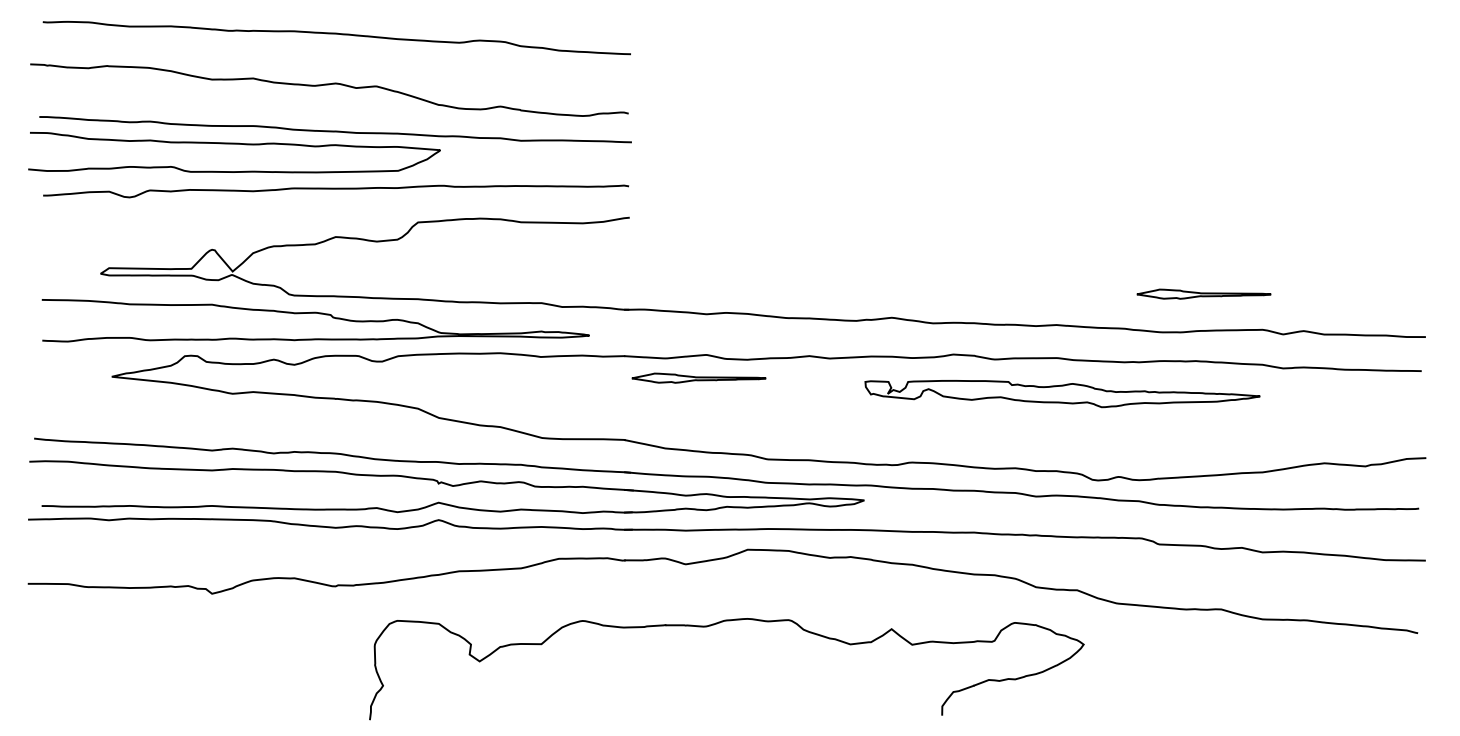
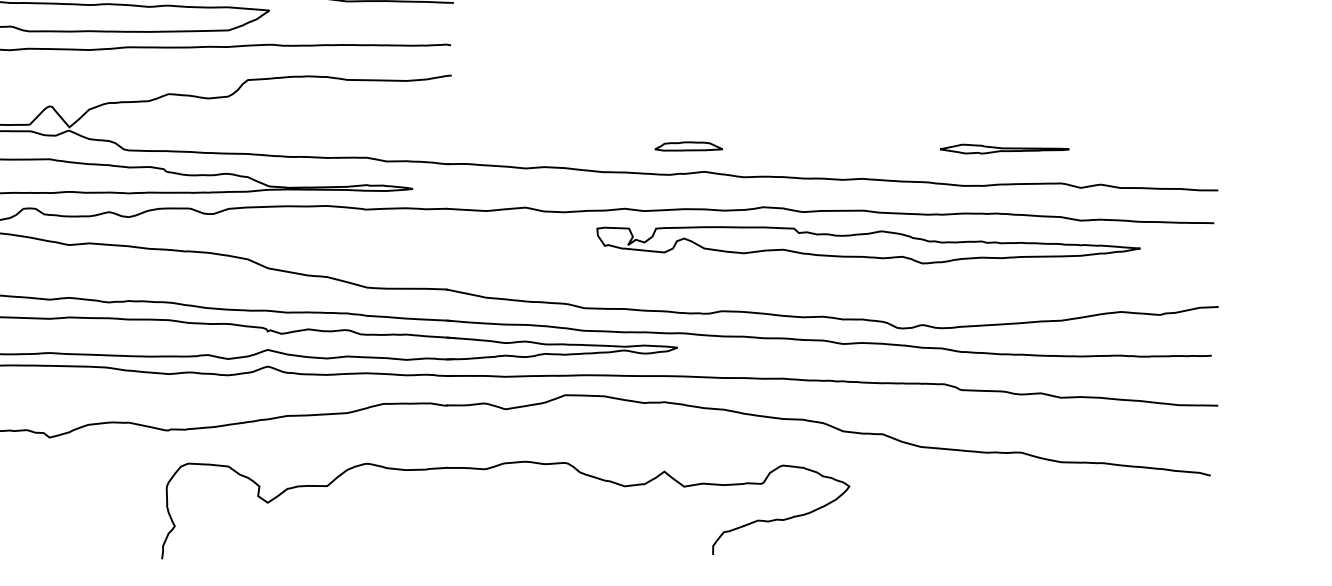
part: (875, 291) -> (688, 146), added
part: (698, 377) -> (517, 229), removed
part: (1062, 393) -> (868, 244), size x1.43
part: (714, 625) -> (493, 468), moved

